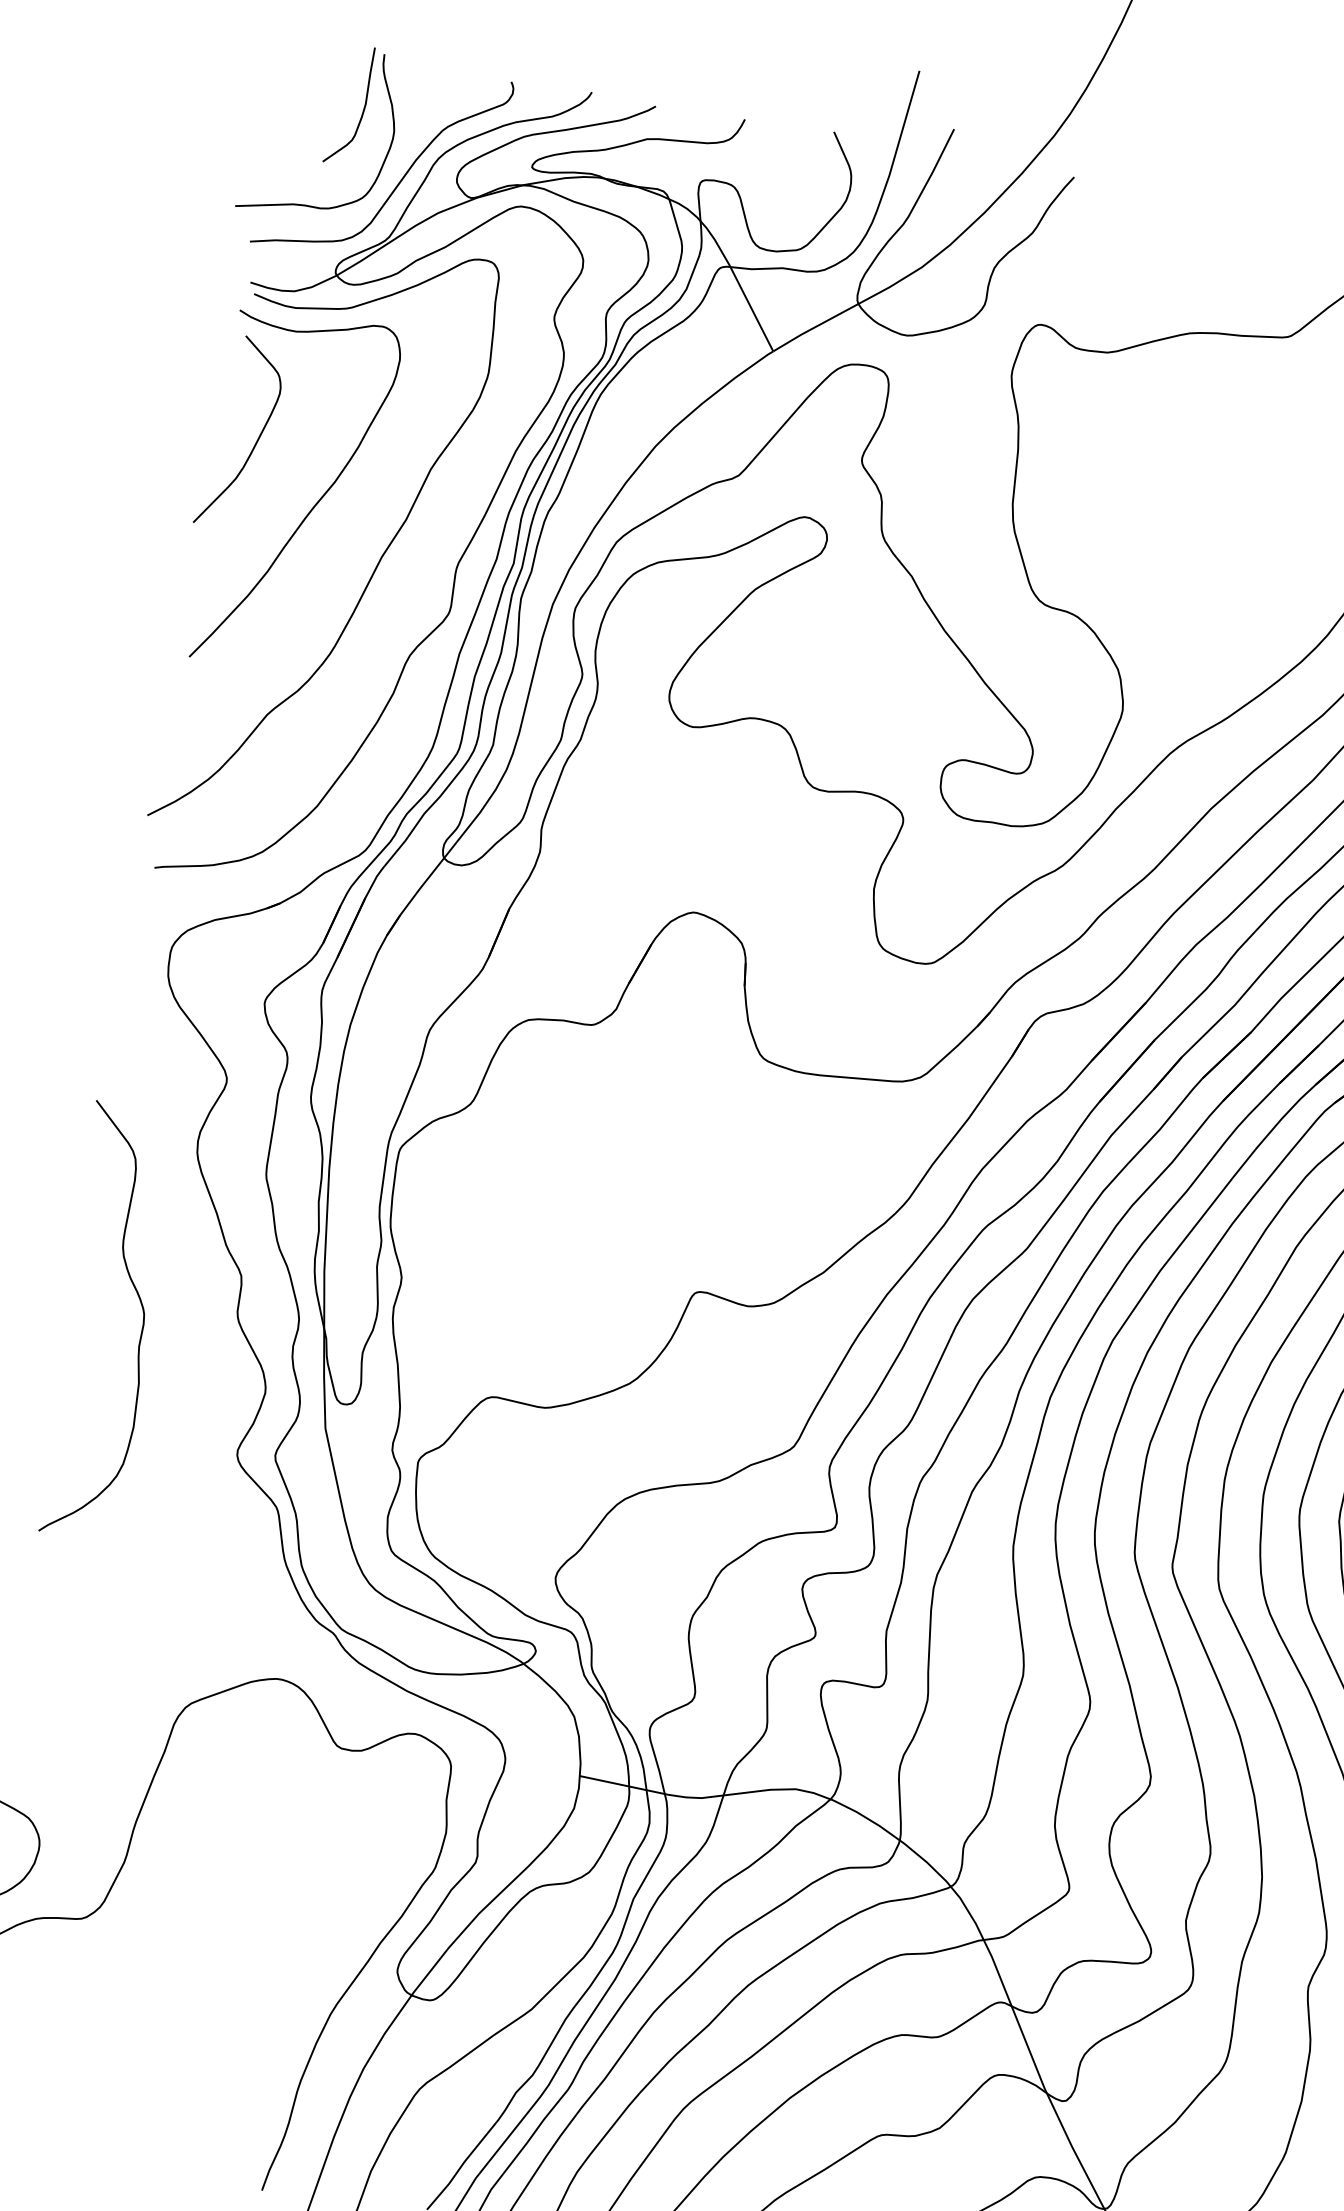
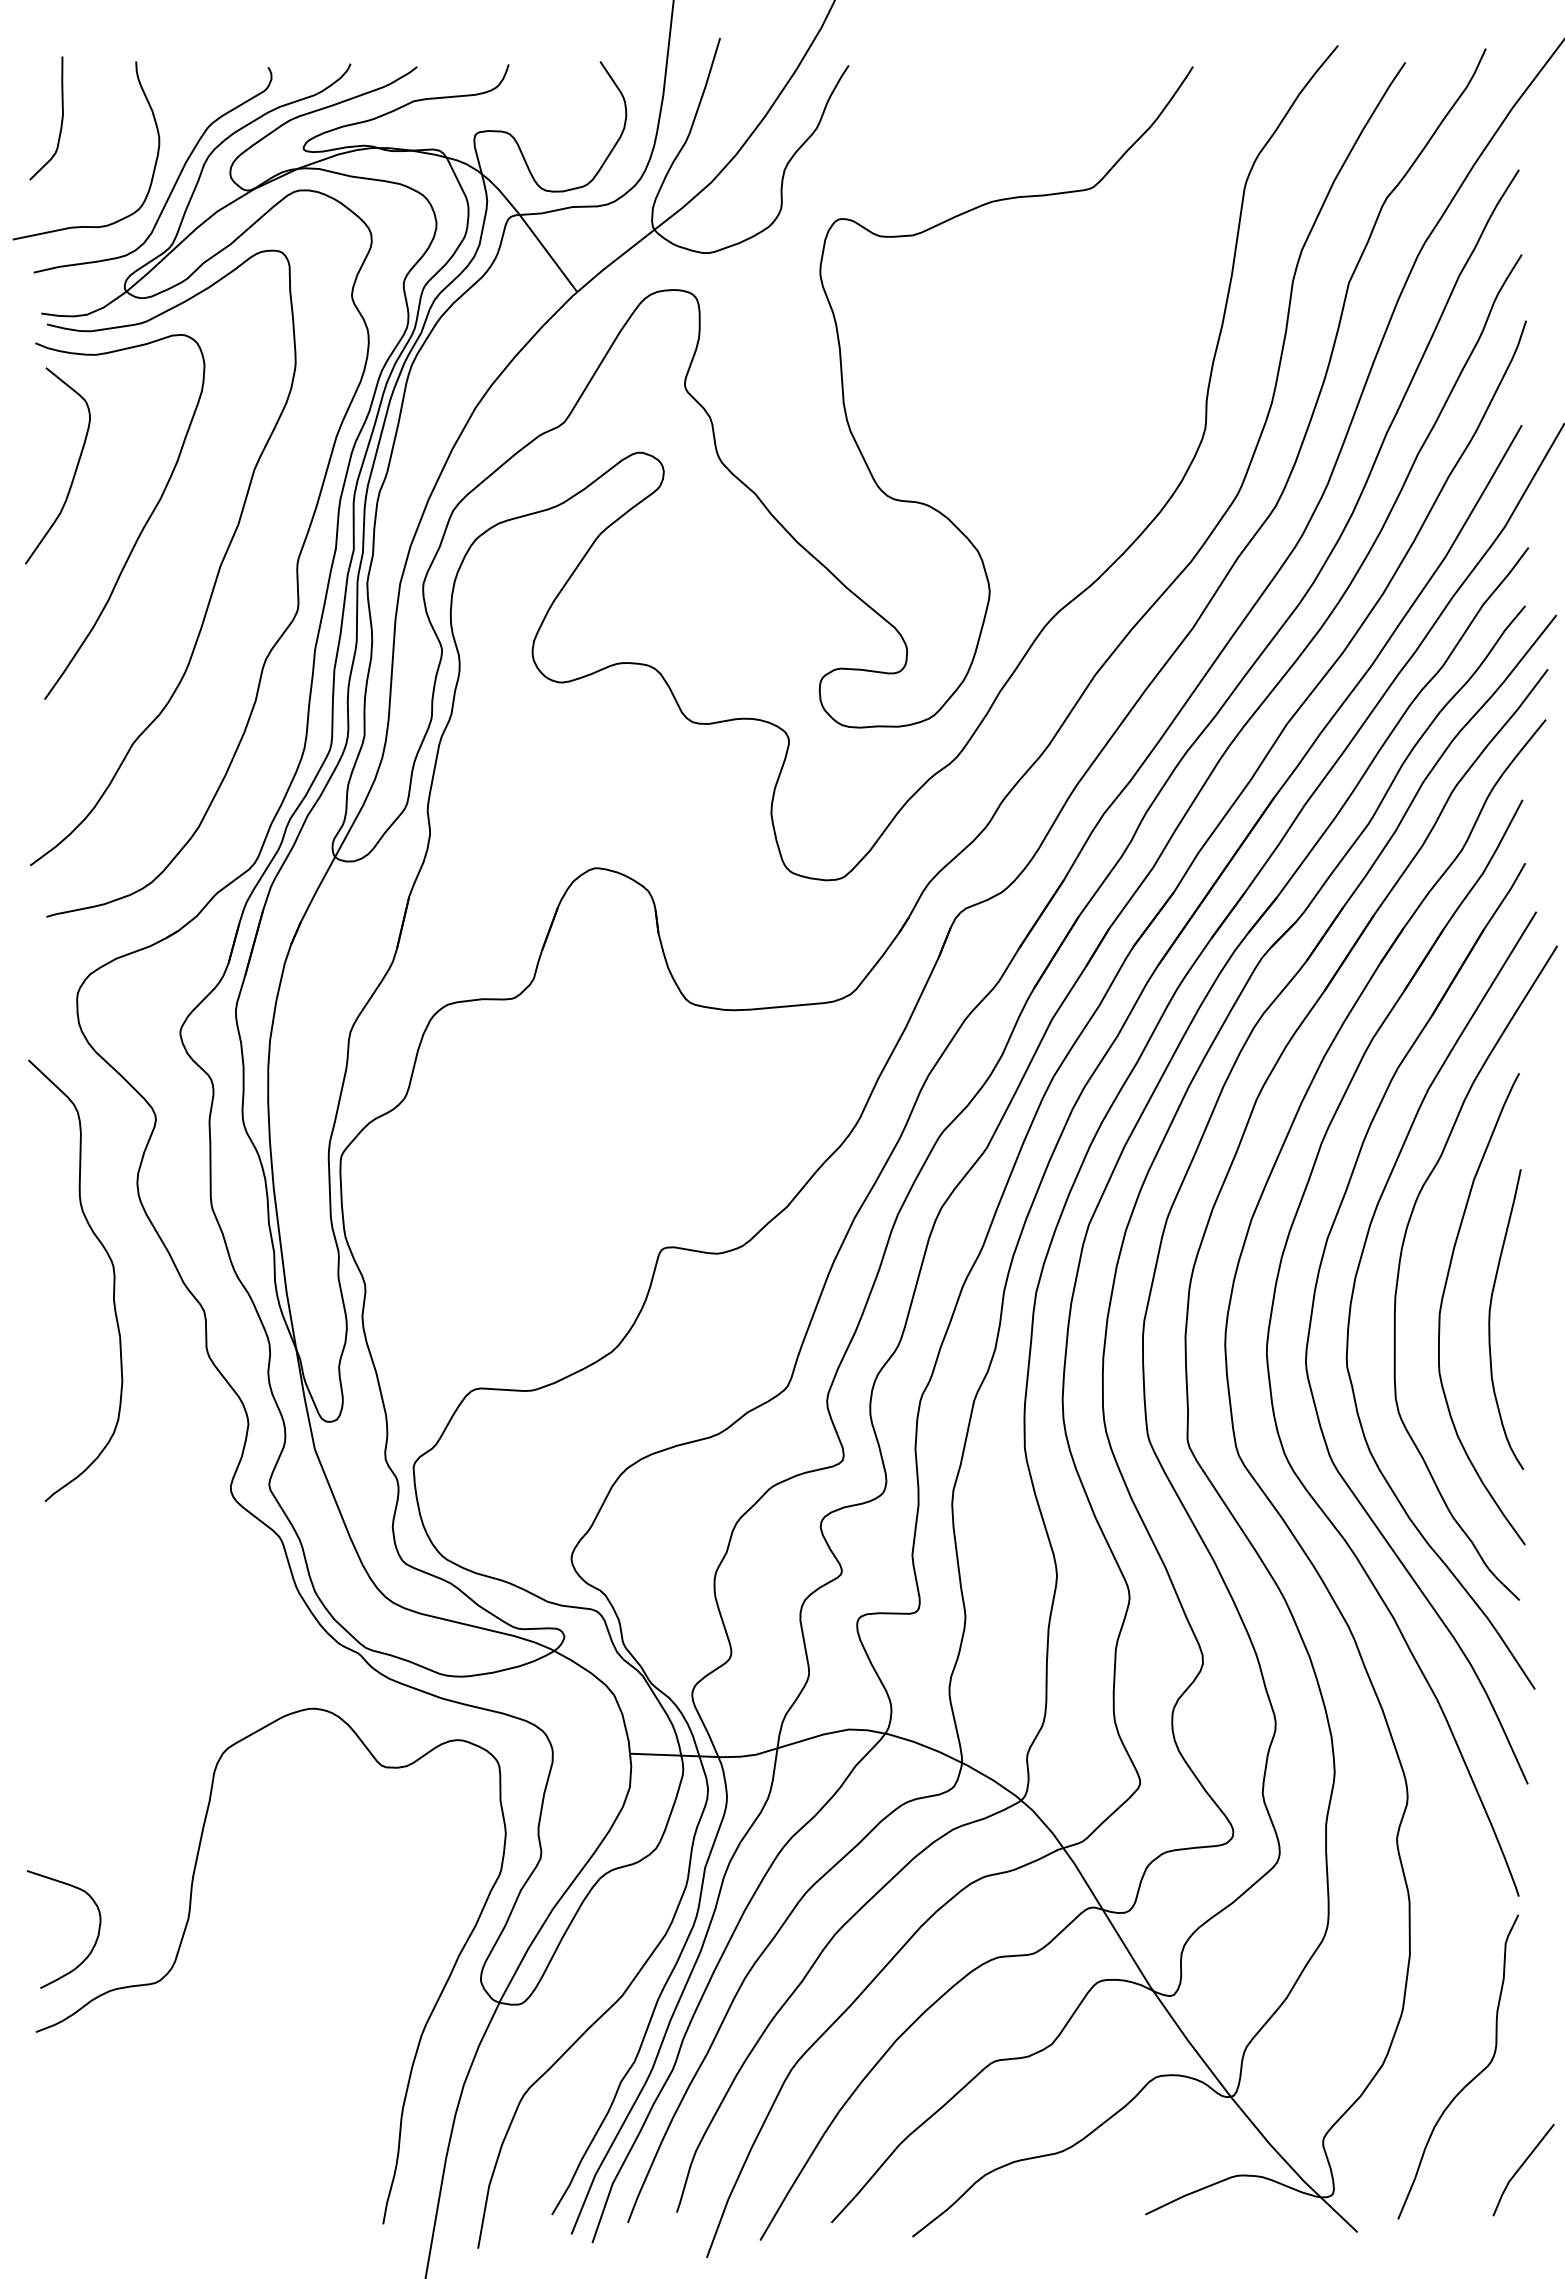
curve: (363, 107) -> (61, 118), moved
curve: (141, 1328) -> (113, 1280), moved

